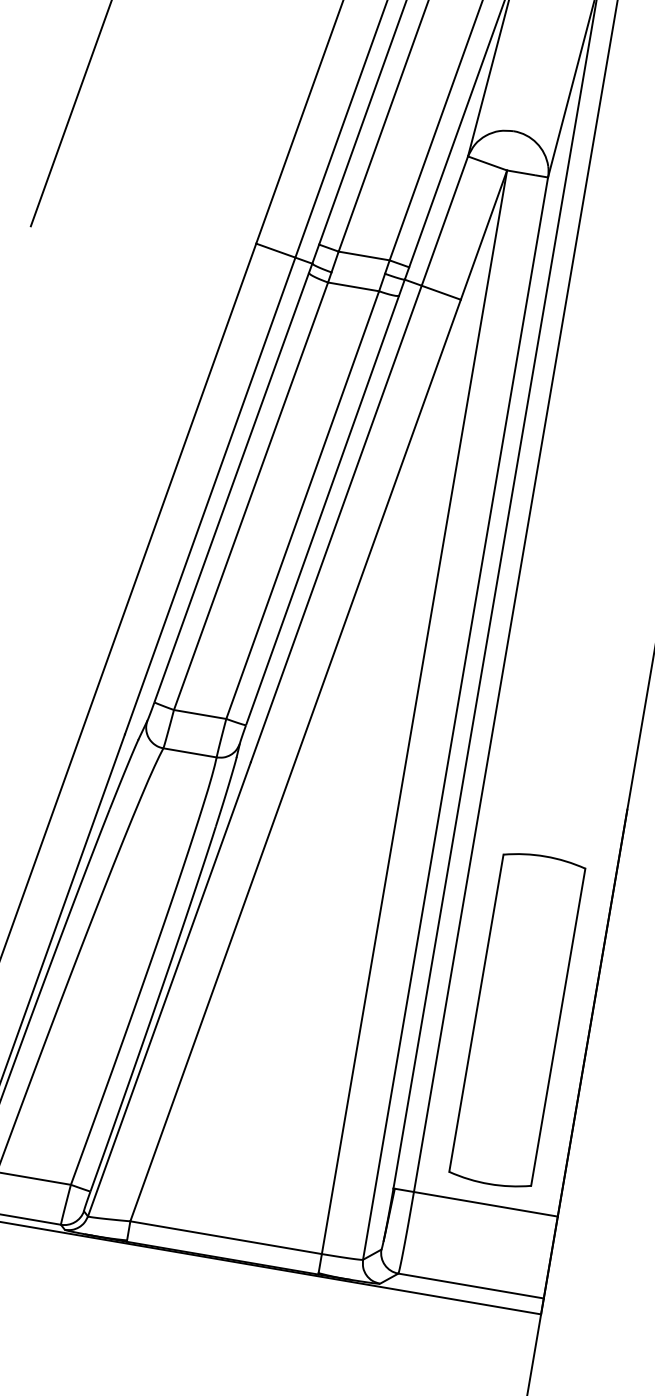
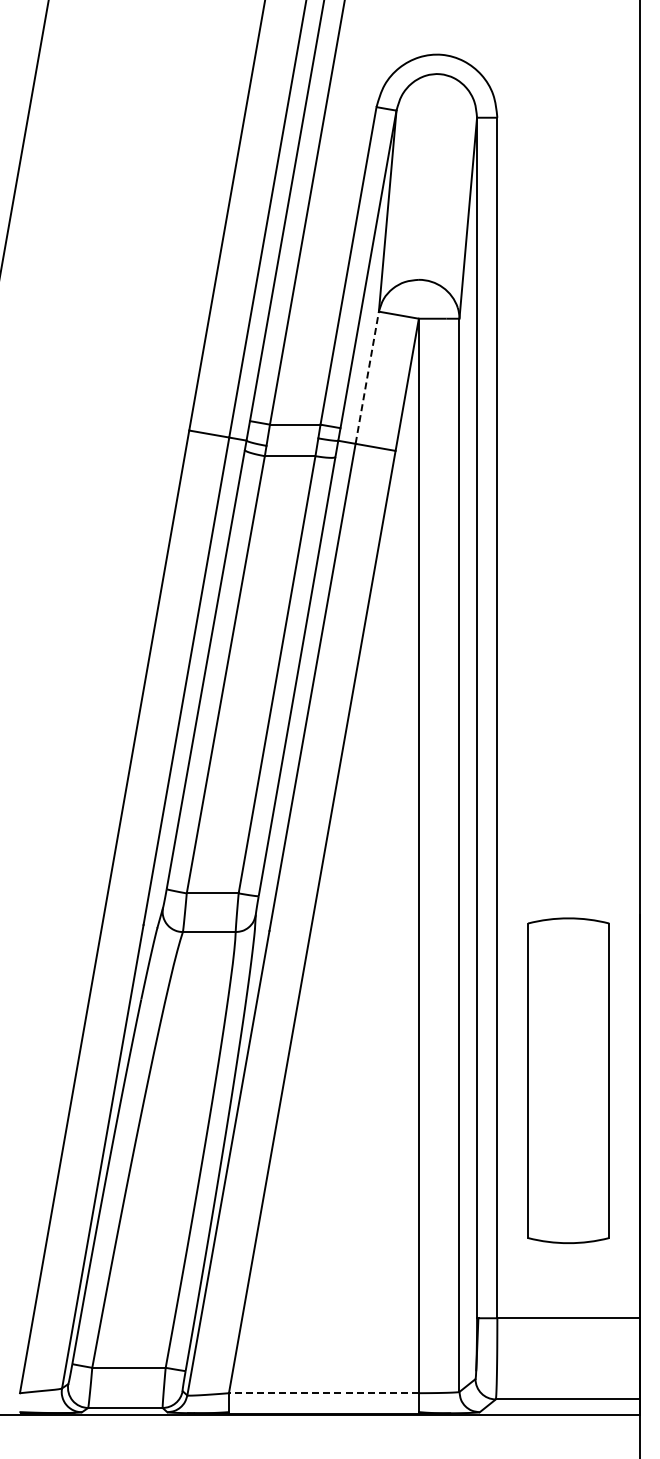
line: (445, 220) -> (367, 377), solid -> dashed
part: (517, 1019) -> (568, 1080), moved
line: (225, 1237) -> (323, 1393), solid -> dashed

